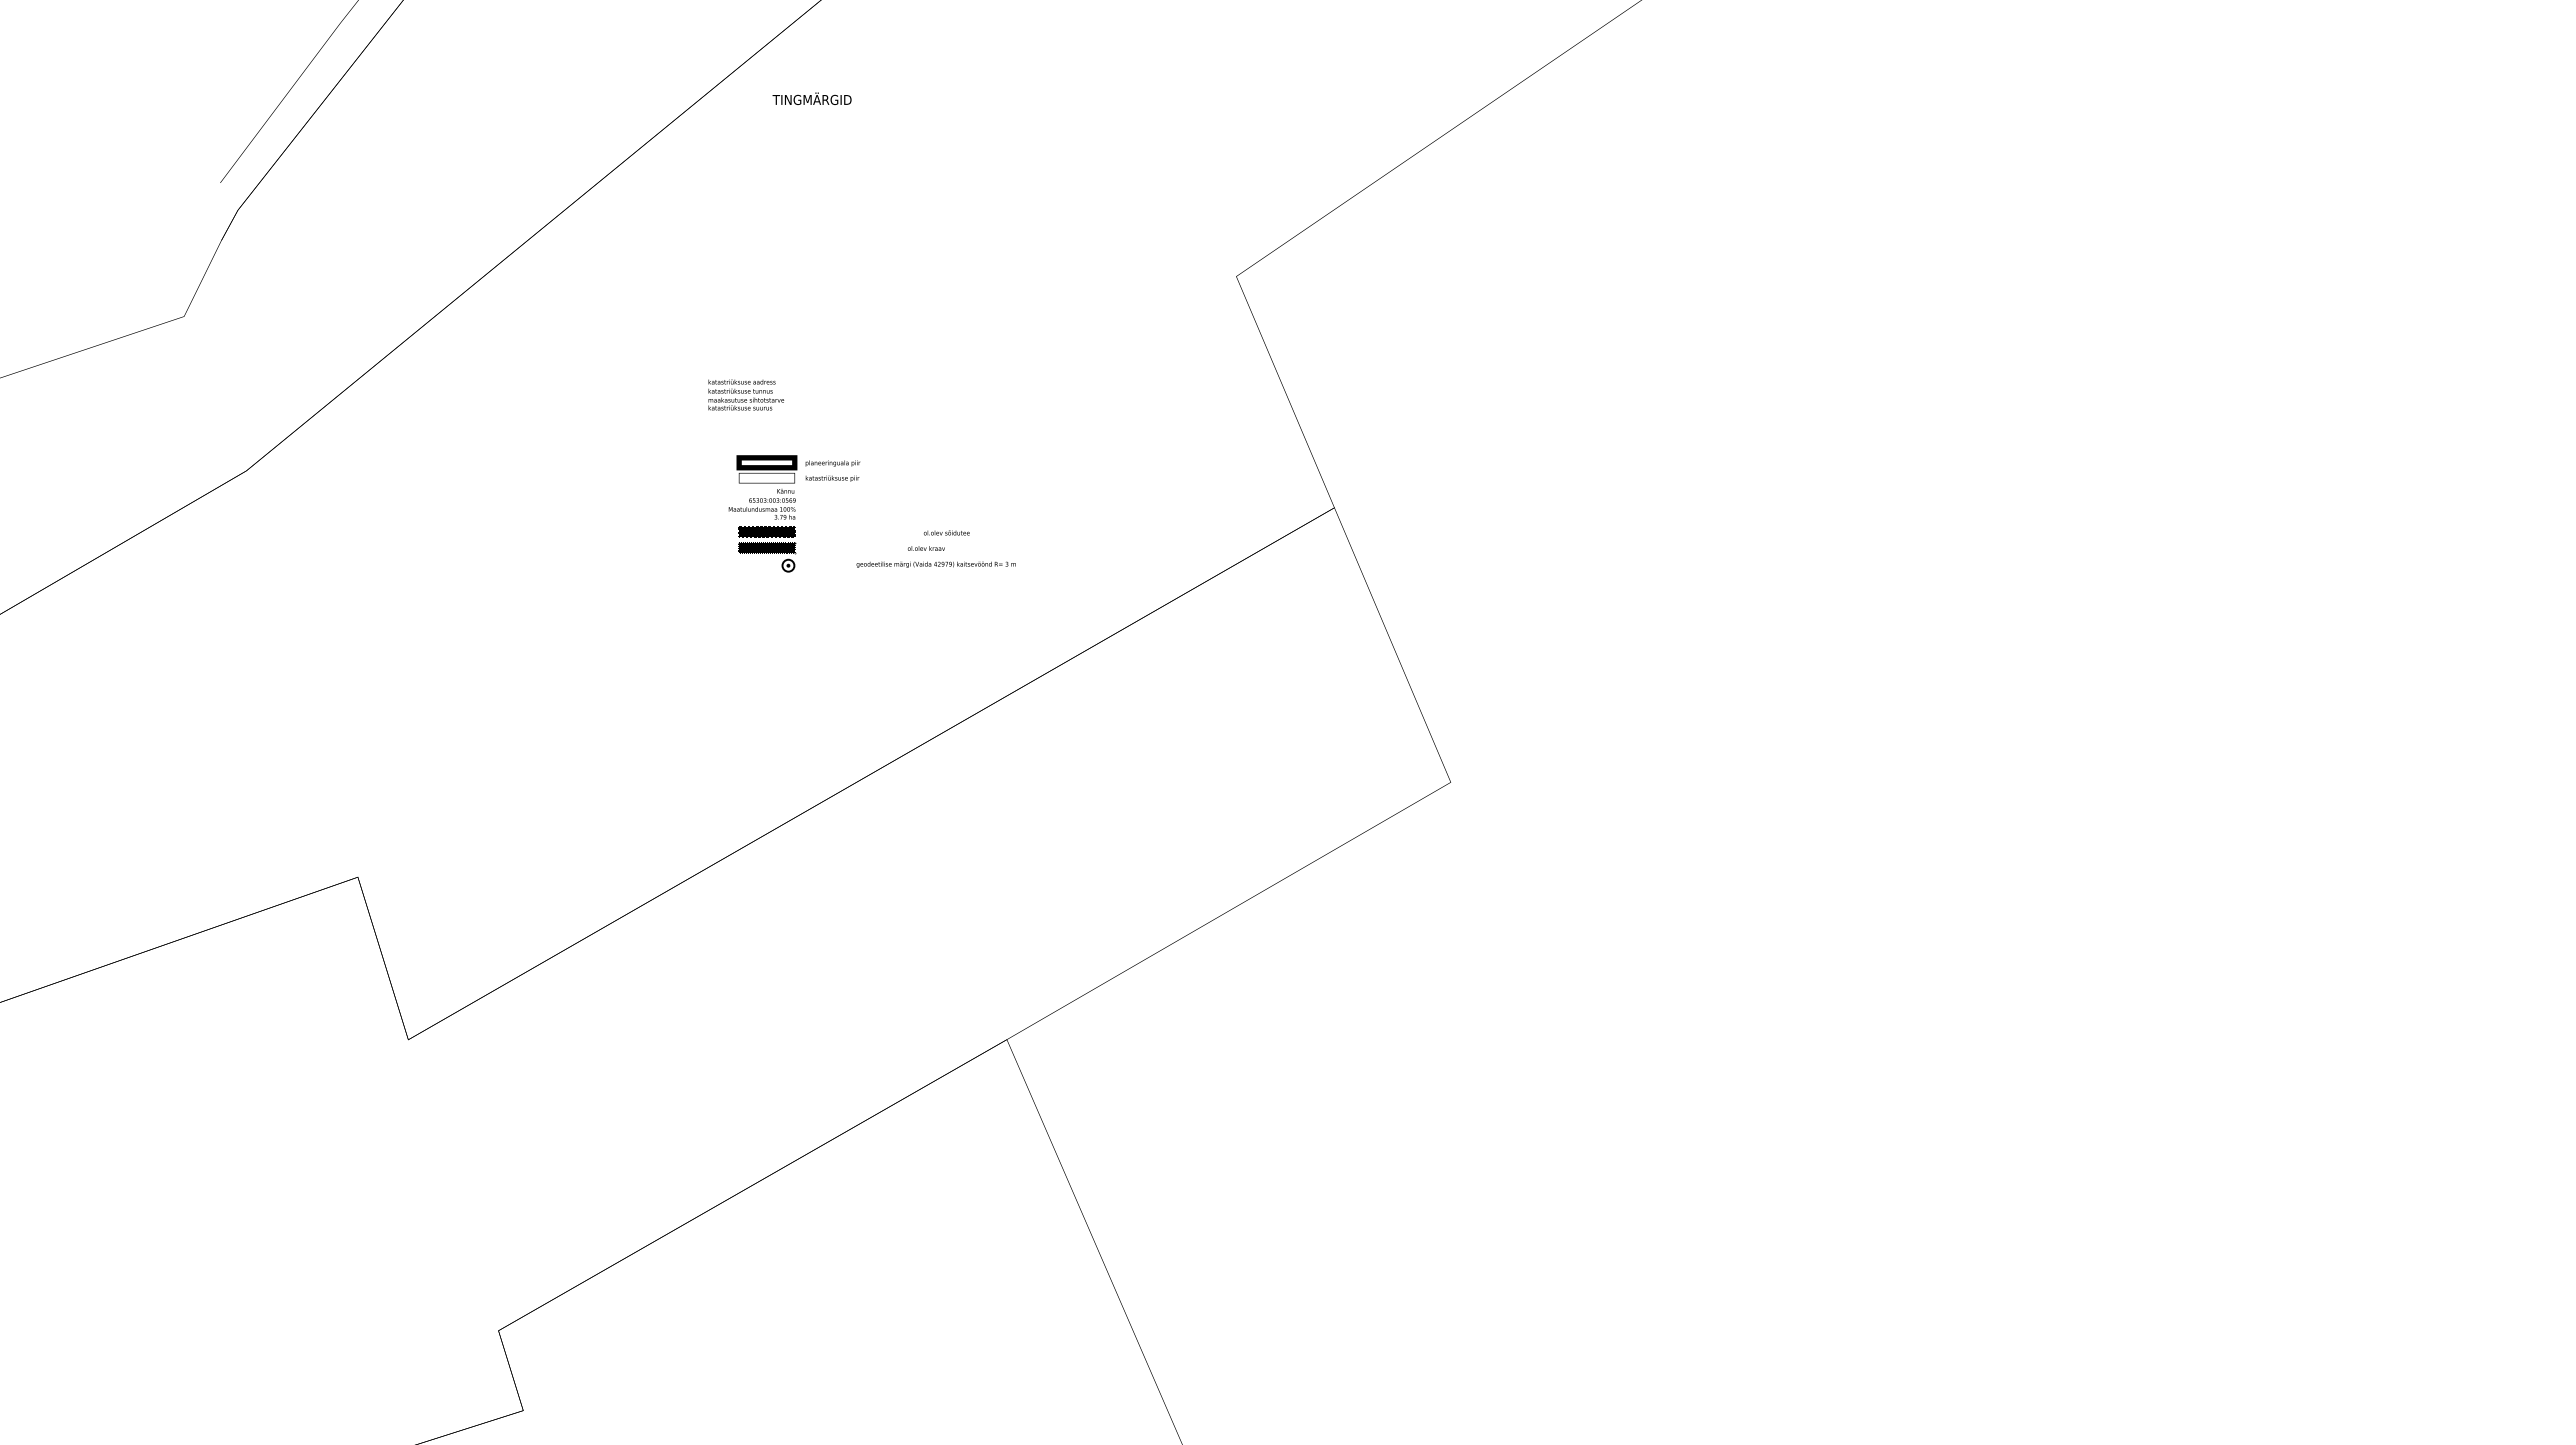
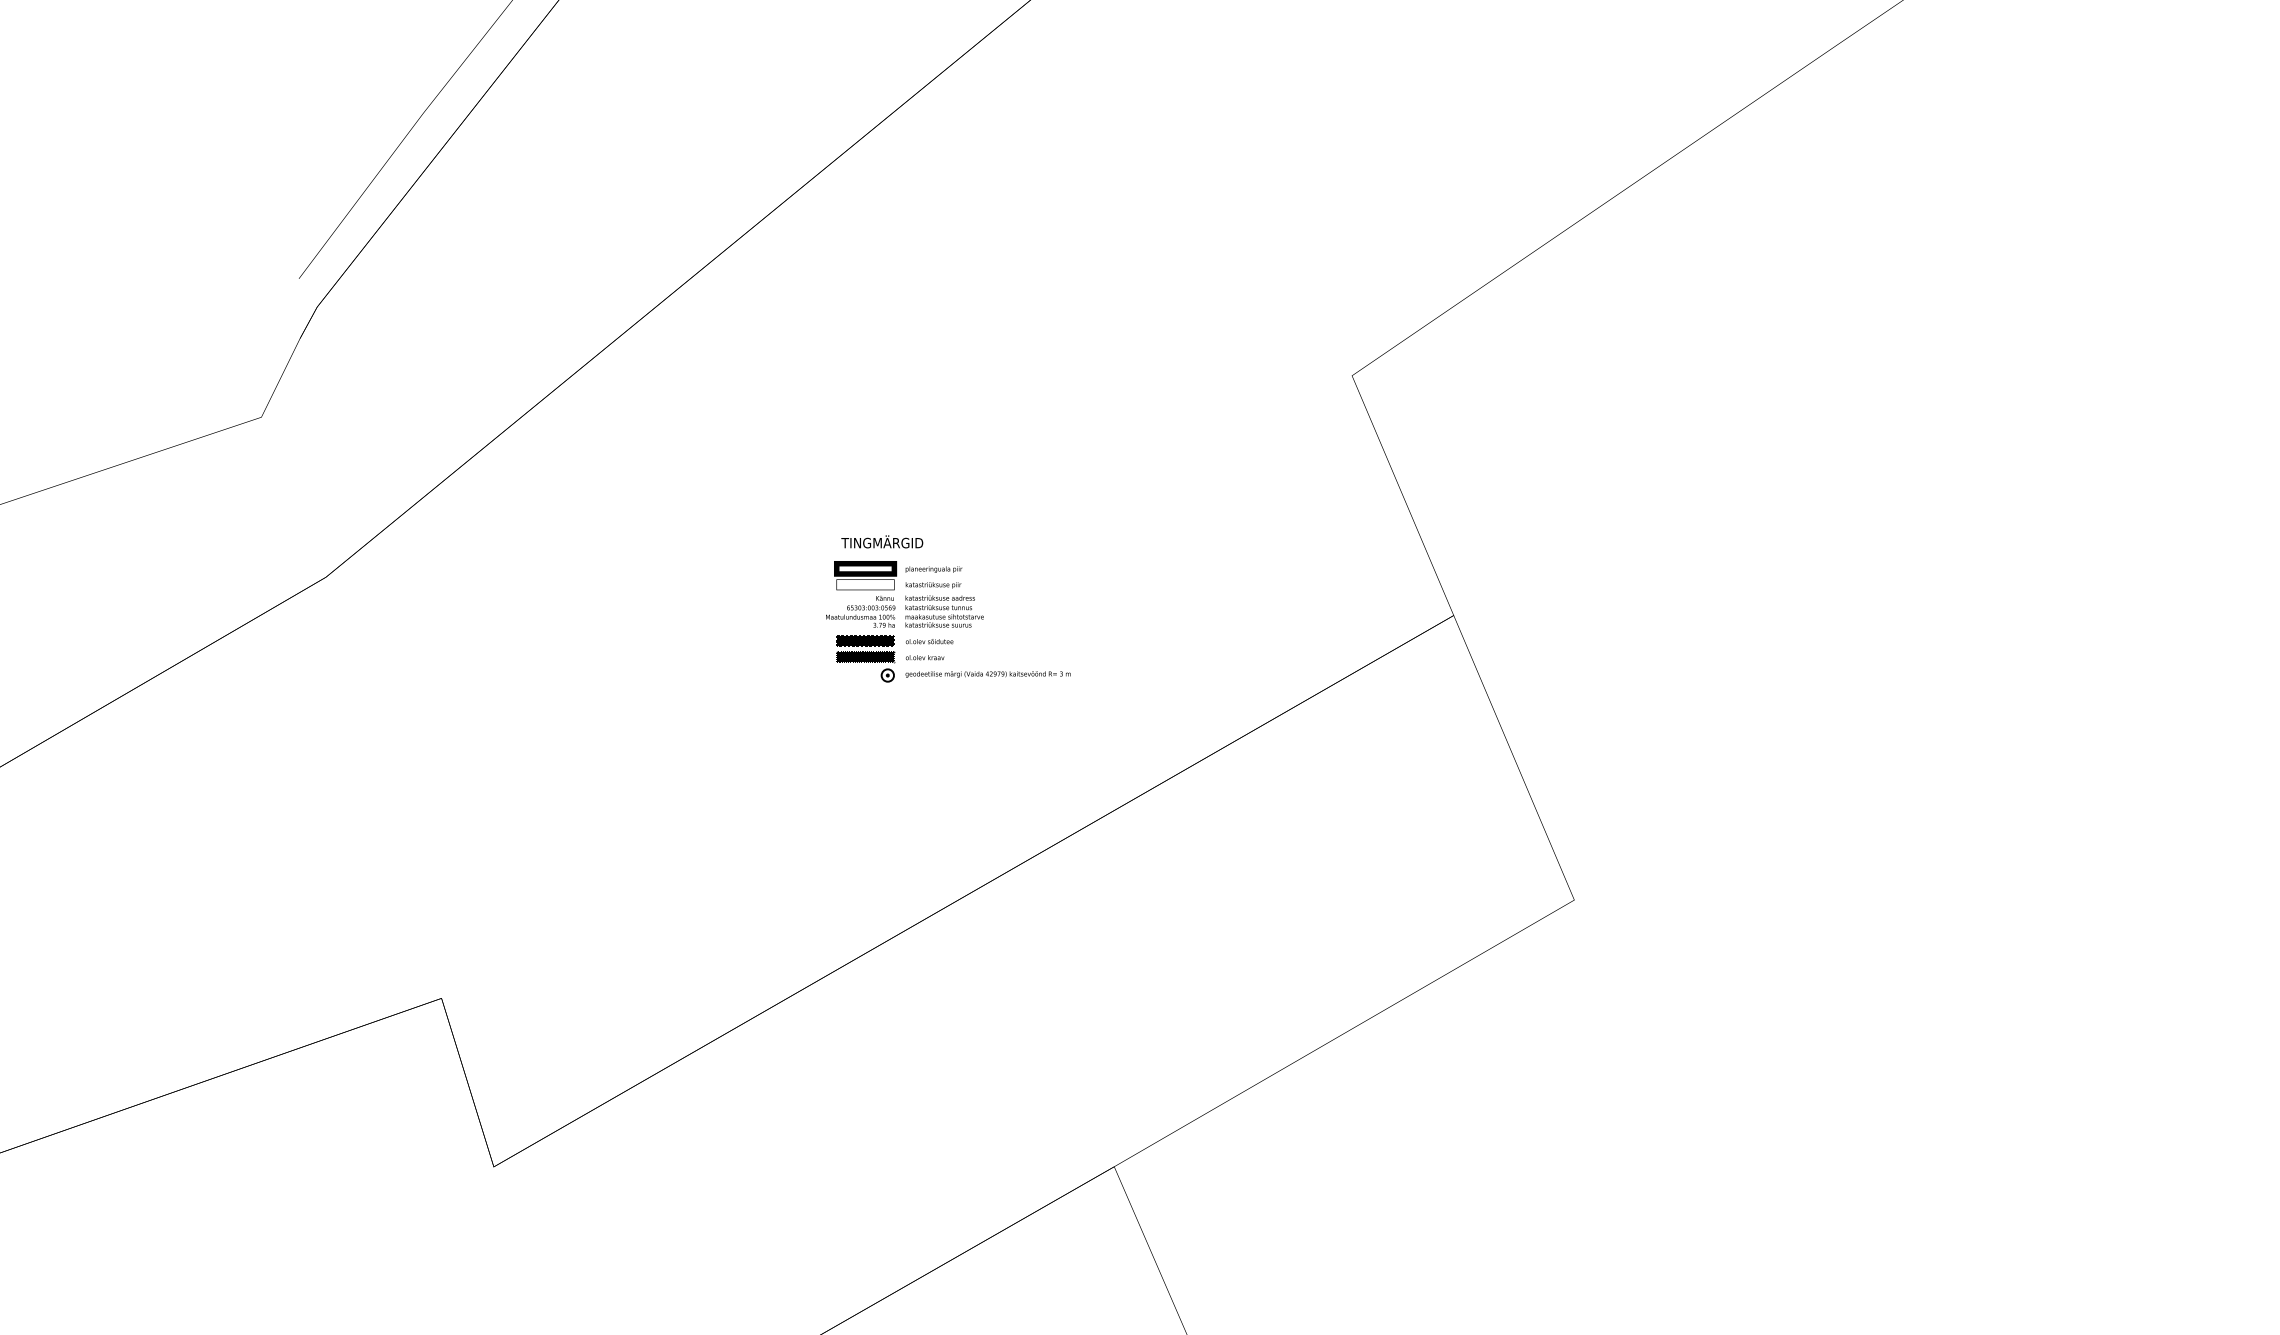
text: (811, 98) -> (881, 541), moved
text: (746, 394) -> (944, 611), moved
text: (946, 532) -> (929, 641), moved
text: (925, 548) -> (924, 657), moved
text: (935, 564) -> (987, 674), moved

